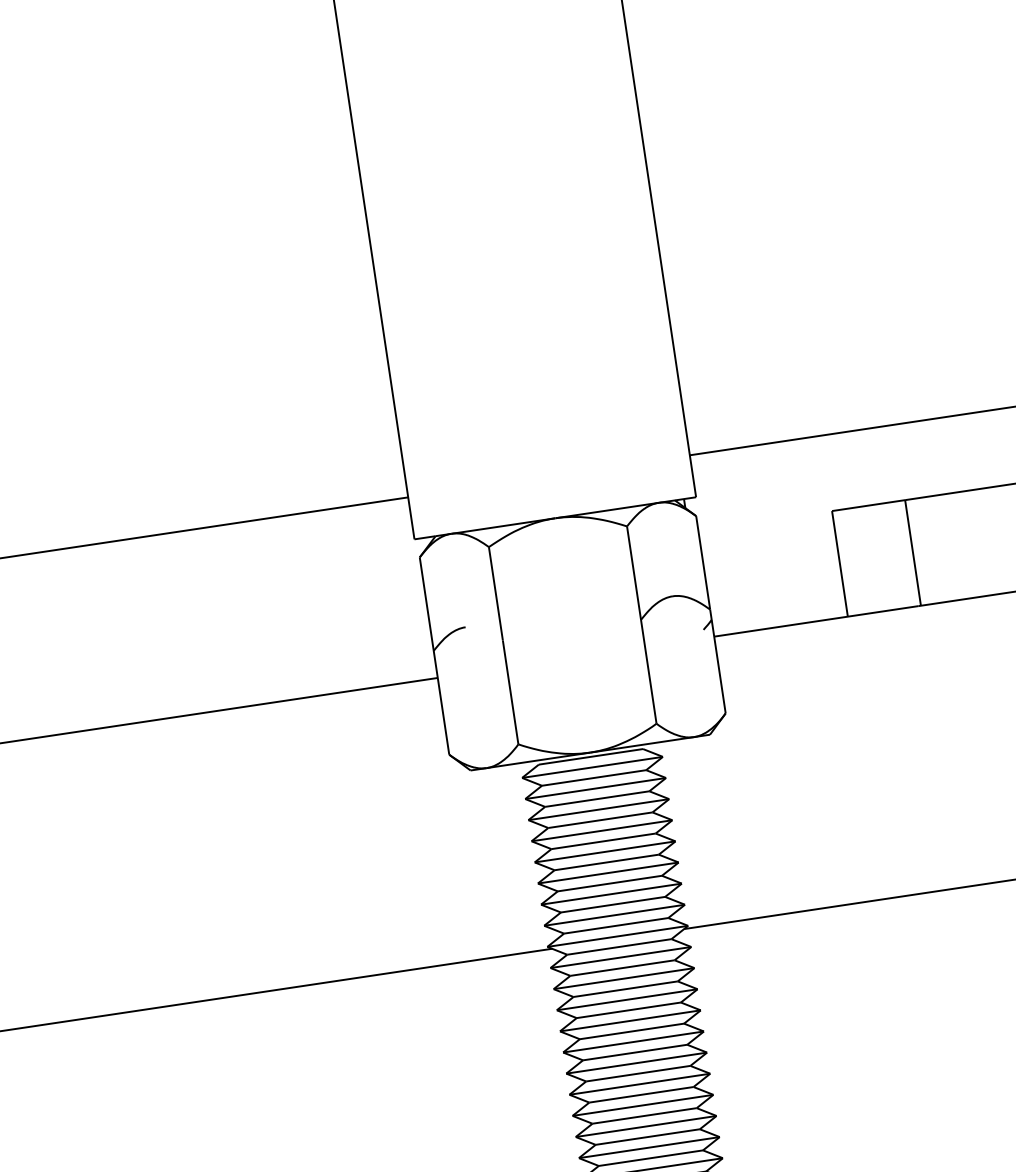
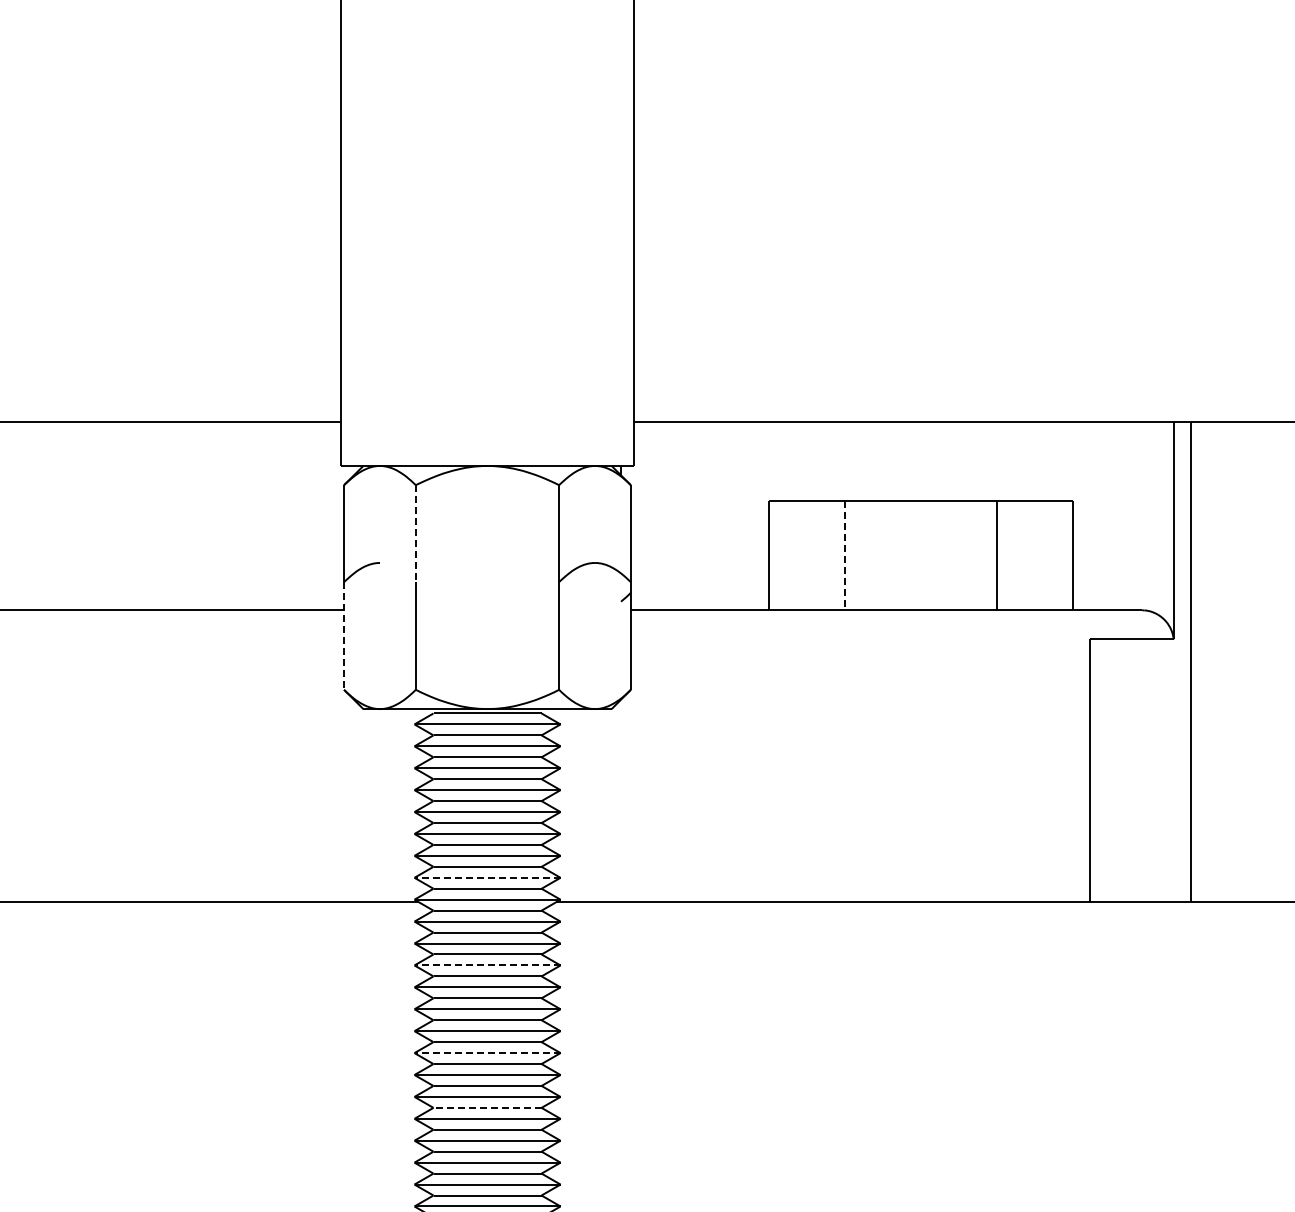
line: (913, 552) -> (845, 555), solid -> dashed
line: (495, 594) -> (415, 534), solid -> dashed
line: (441, 702) -> (344, 635), solid -> dashed
line: (614, 914) -> (487, 877), solid -> dashed
line: (627, 999) -> (487, 965), solid -> dashed
line: (639, 1084) -> (487, 1053), solid -> dashed
line: (647, 1136) -> (487, 1107), solid -> dashed

